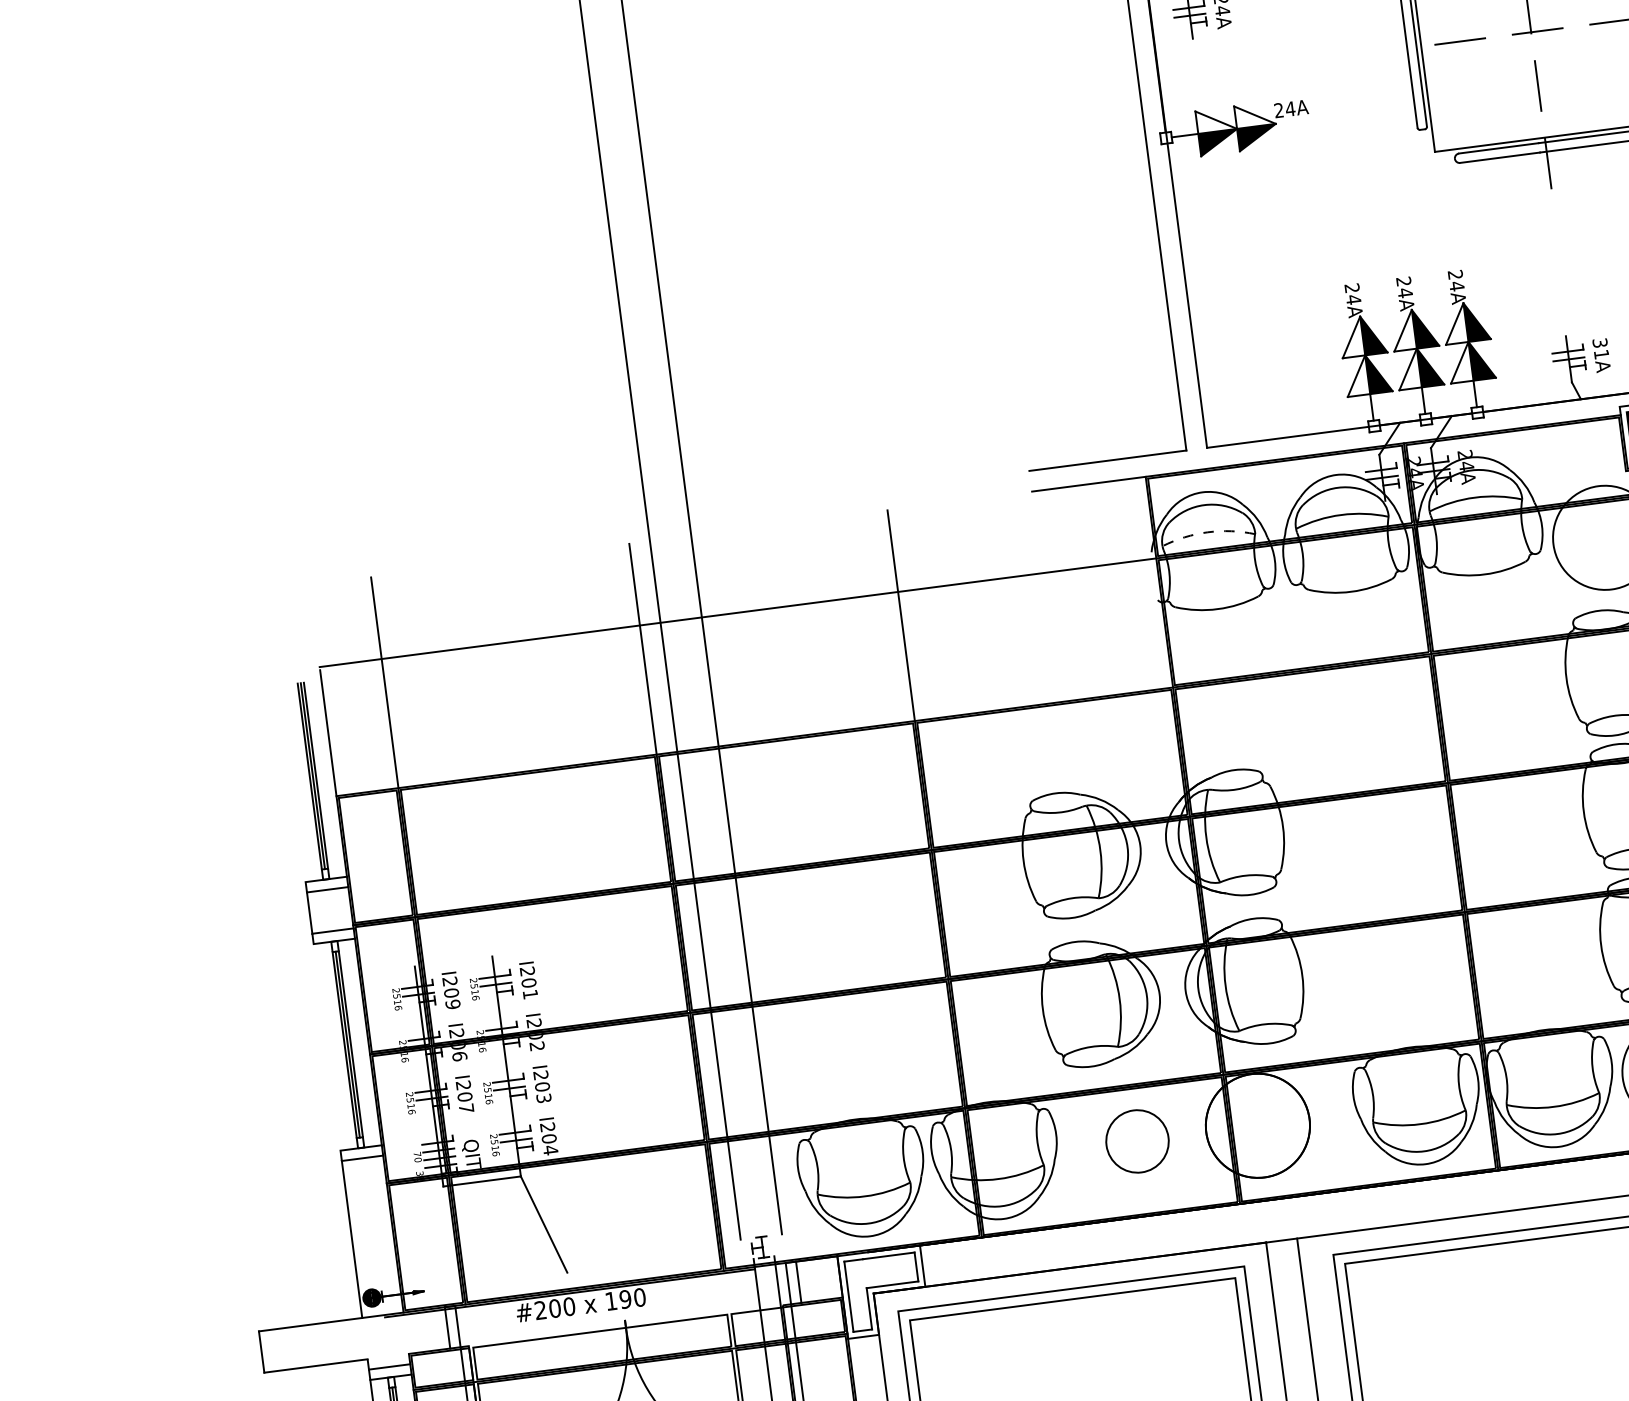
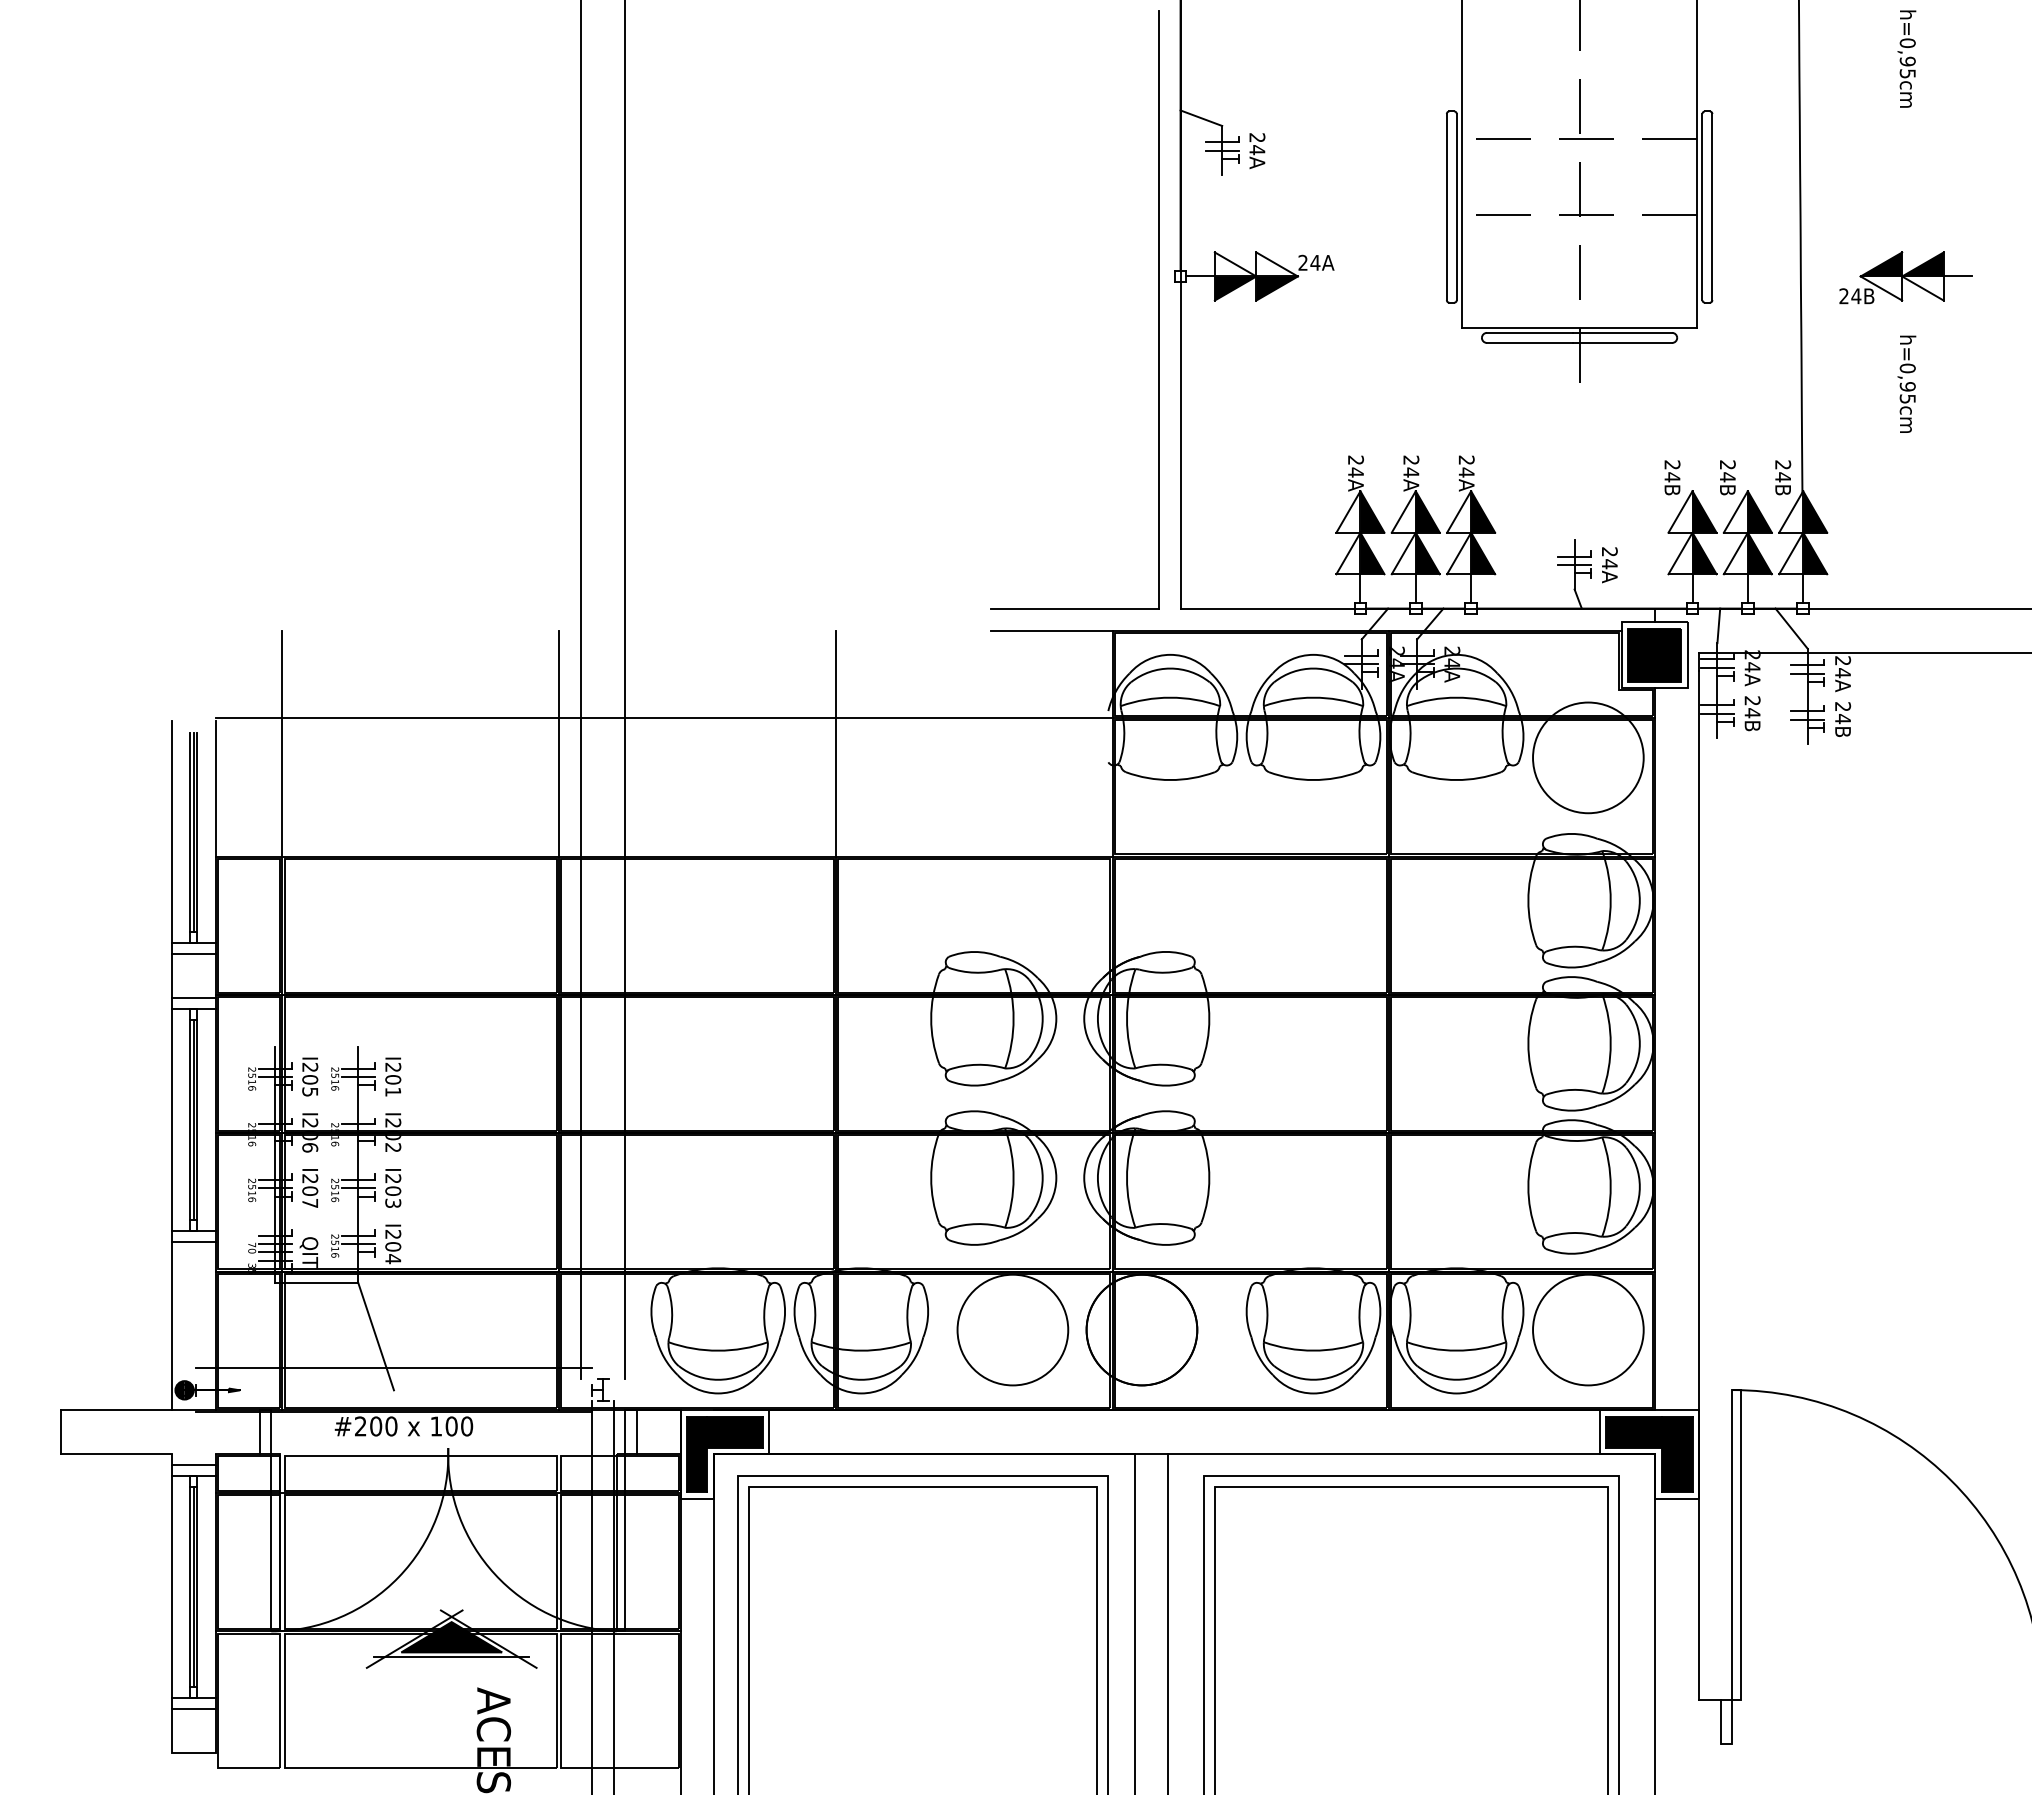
text: (1600, 349) -> (1609, 558), 31A -> 24A
arc: (1207, 532) -> (1170, 697), dashed -> solid
line: (292, 778) -> (171, 831), added
text: (453, 1003) -> (310, 1091), I209 -> I205
line: (326, 1046) -> (171, 1119), added
circle: (1137, 1140) -> (1012, 1329), size x1.67
line: (564, 1252) -> (393, 1368), added
fill: (883, 1291) -> (724, 1453), added
text: (625, 1299) -> (451, 1426), 190 -> 100

